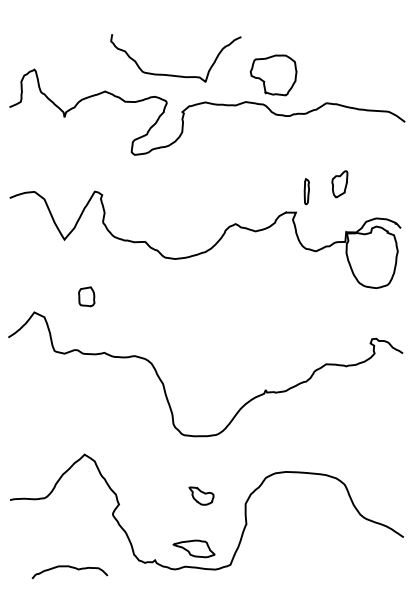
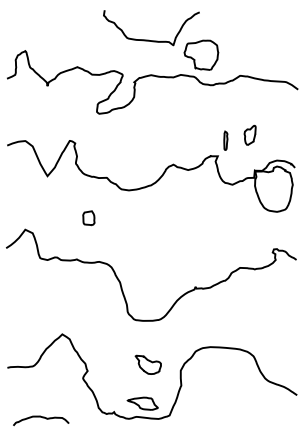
curve: (173, 74) -> (149, 39), moved
part: (86, 296) -> (88, 218), moved
part: (201, 495) -> (148, 364), size x1.43
curve: (71, 568) -> (42, 418), moved

